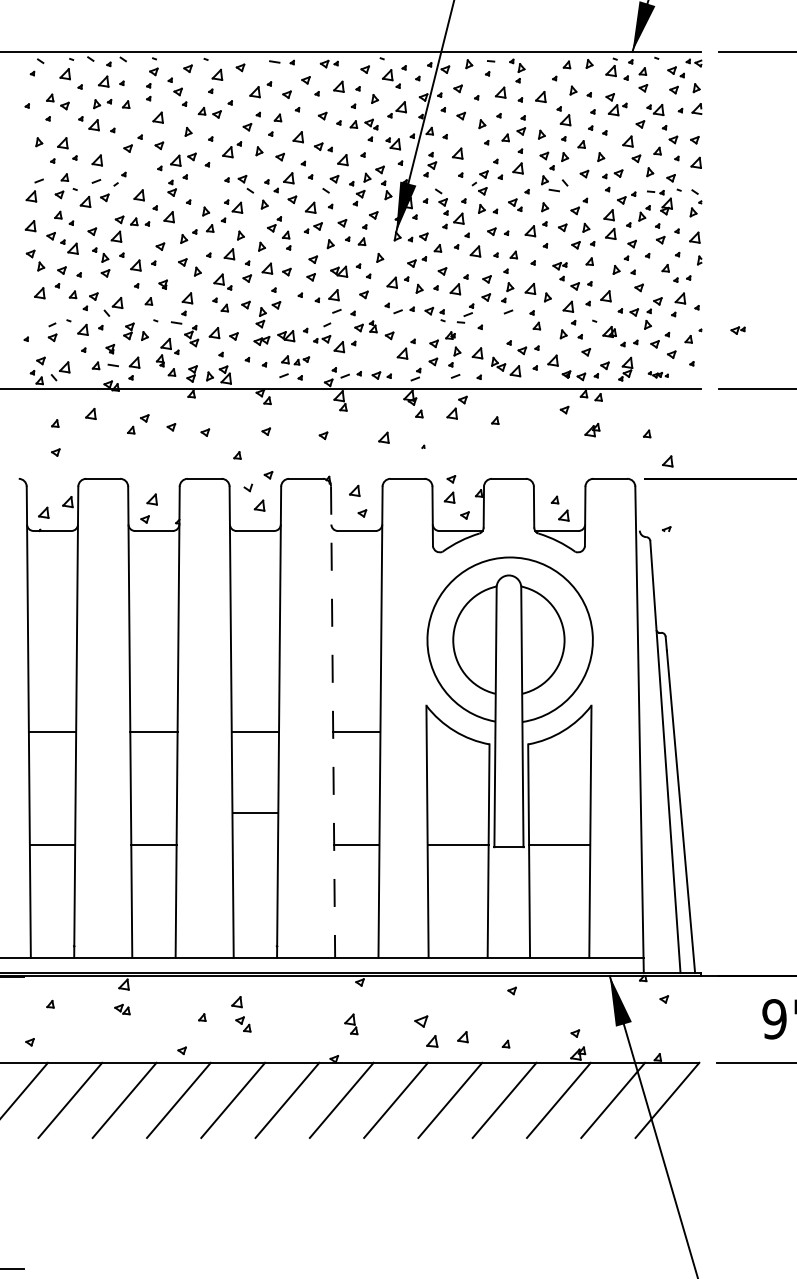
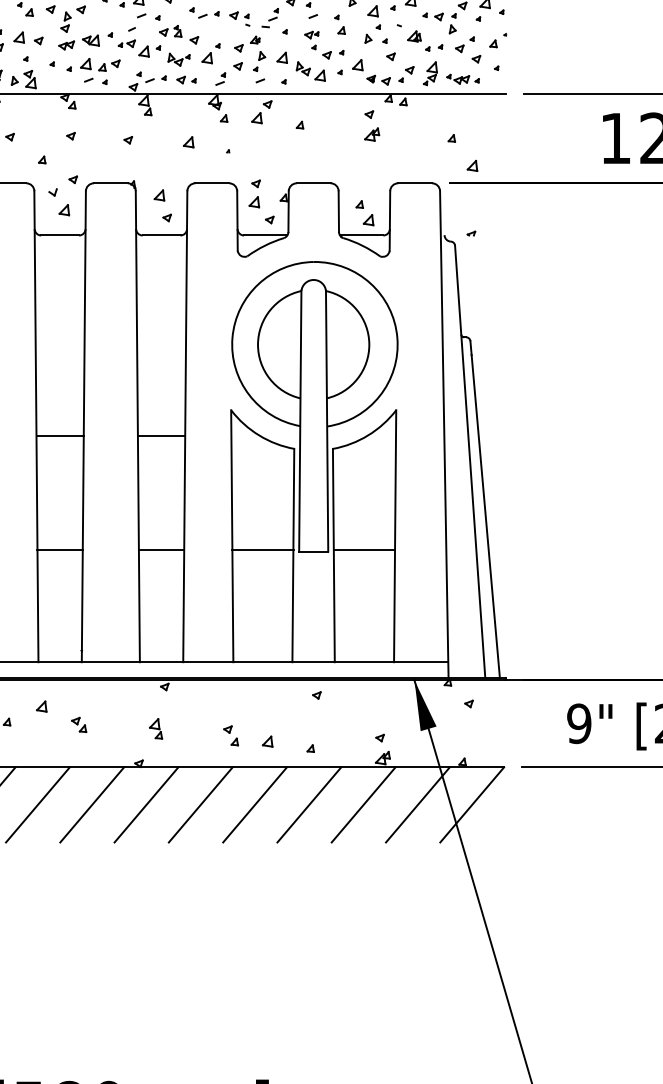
part: (737, 330) -> (311, 35), moved
part: (373, 355) -> (178, 60), added
part: (295, 360) -> (100, 65), size x1.43
part: (658, 374) -> (463, 79), size x1.67
part: (592, 430) -> (372, 135), moved
line: (333, 722) -> (138, 427), dashed -> solid
line: (255, 813) -> (60, 550), moved
part: (243, 1024) -> (79, 725), moved
part: (426, 1030) -> (231, 735), size x0.62

